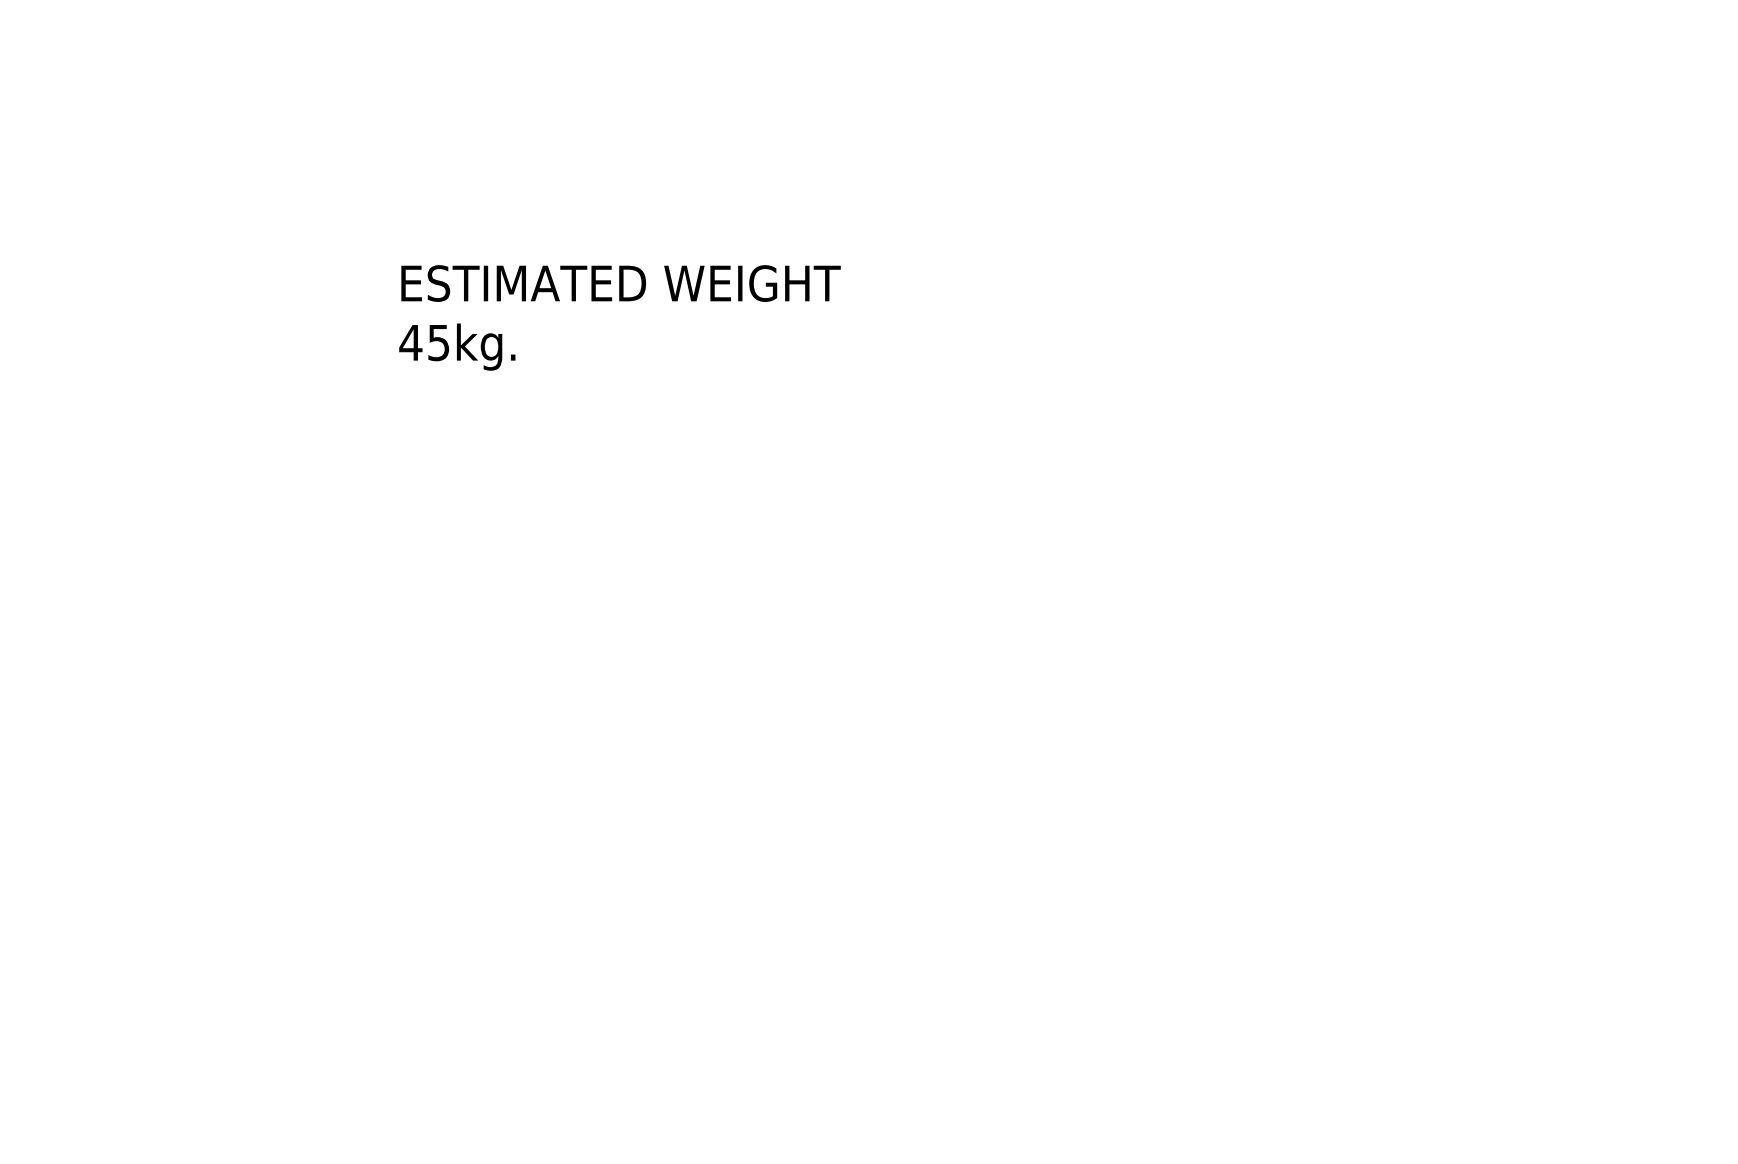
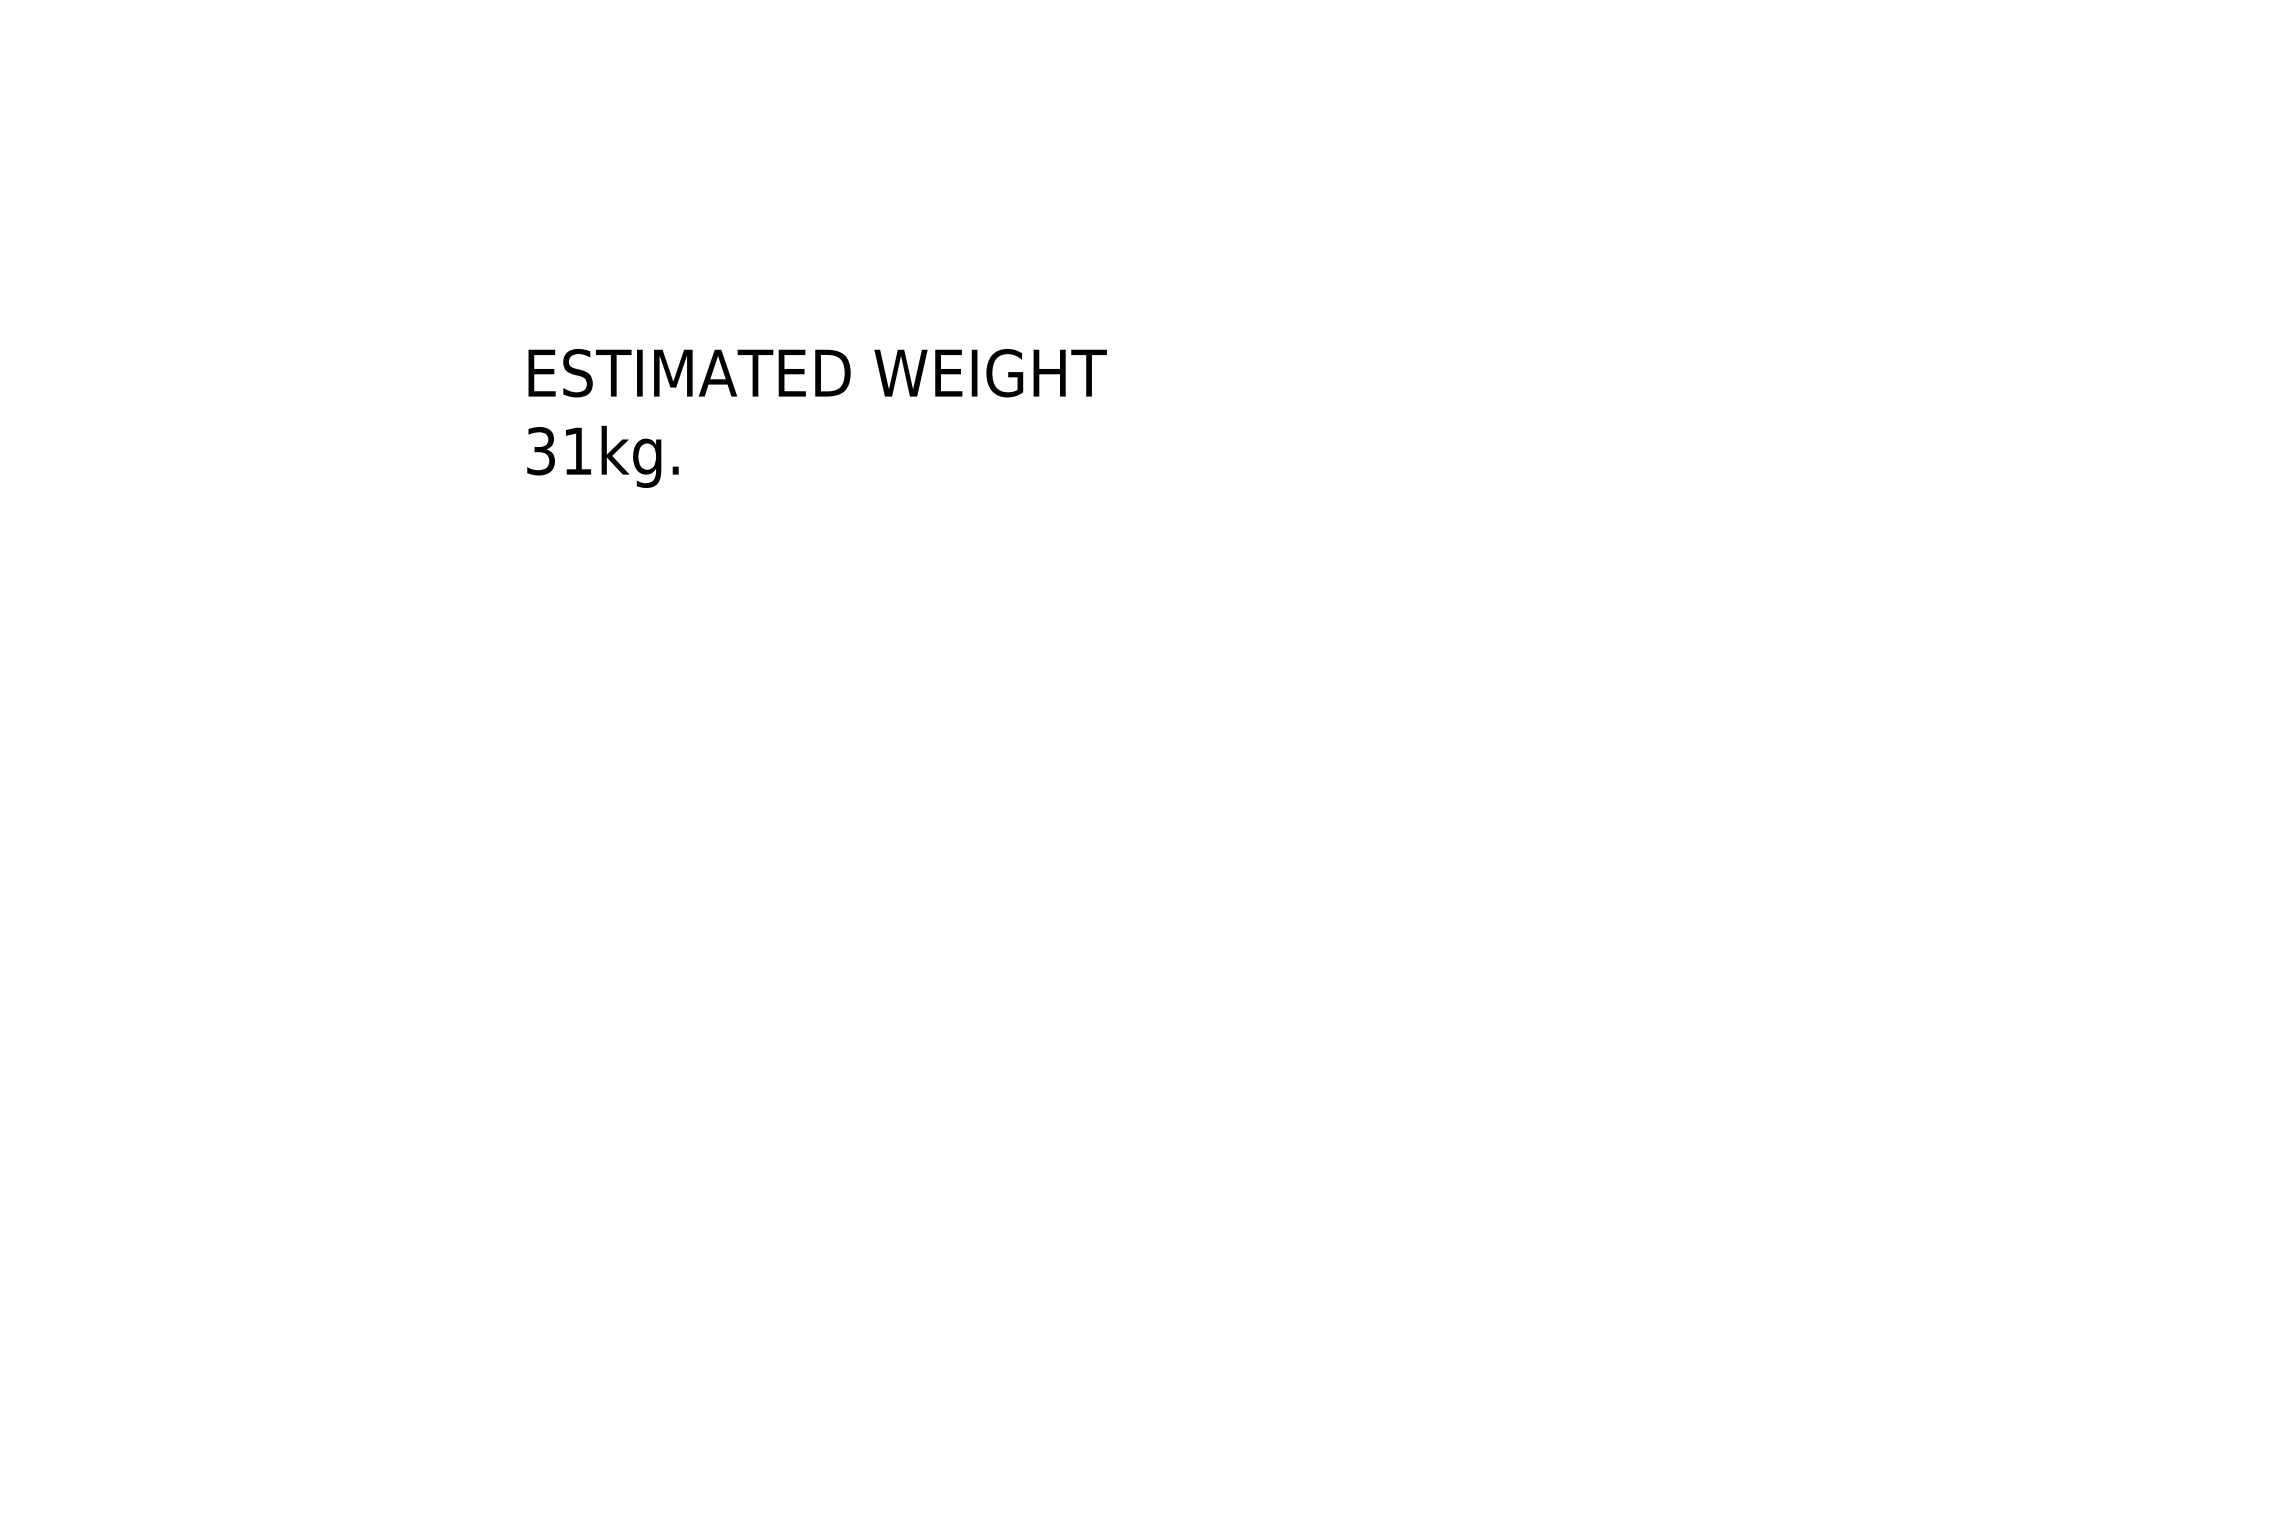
text: (424, 343) -> (558, 451), 45kg. -> 31kg.

